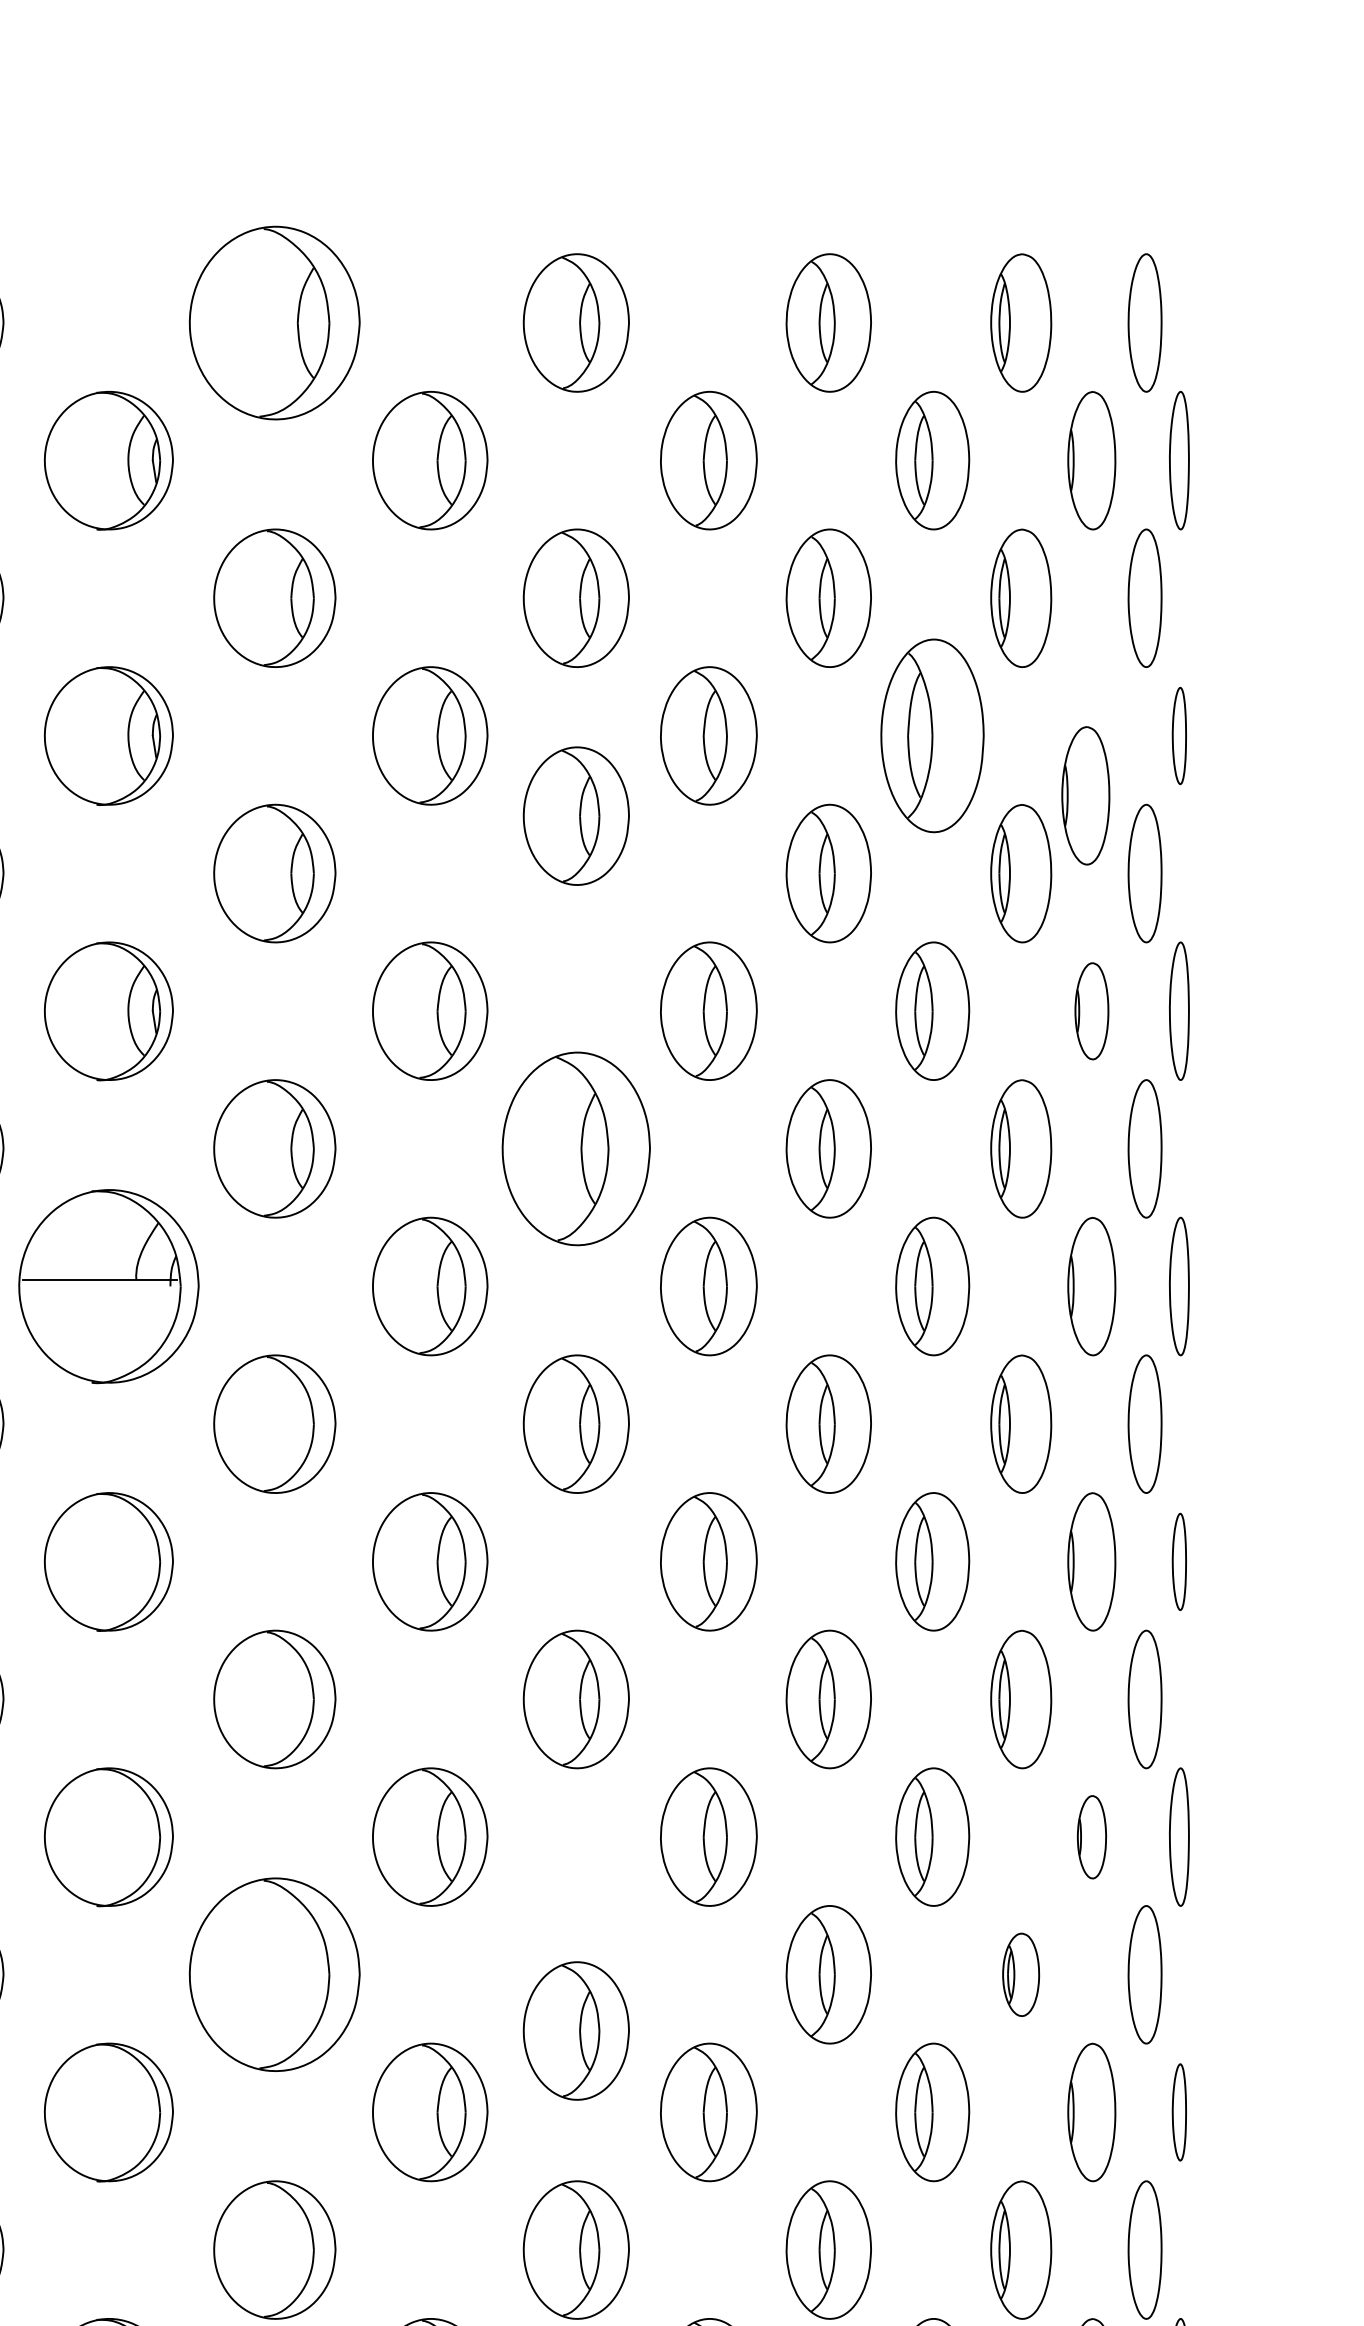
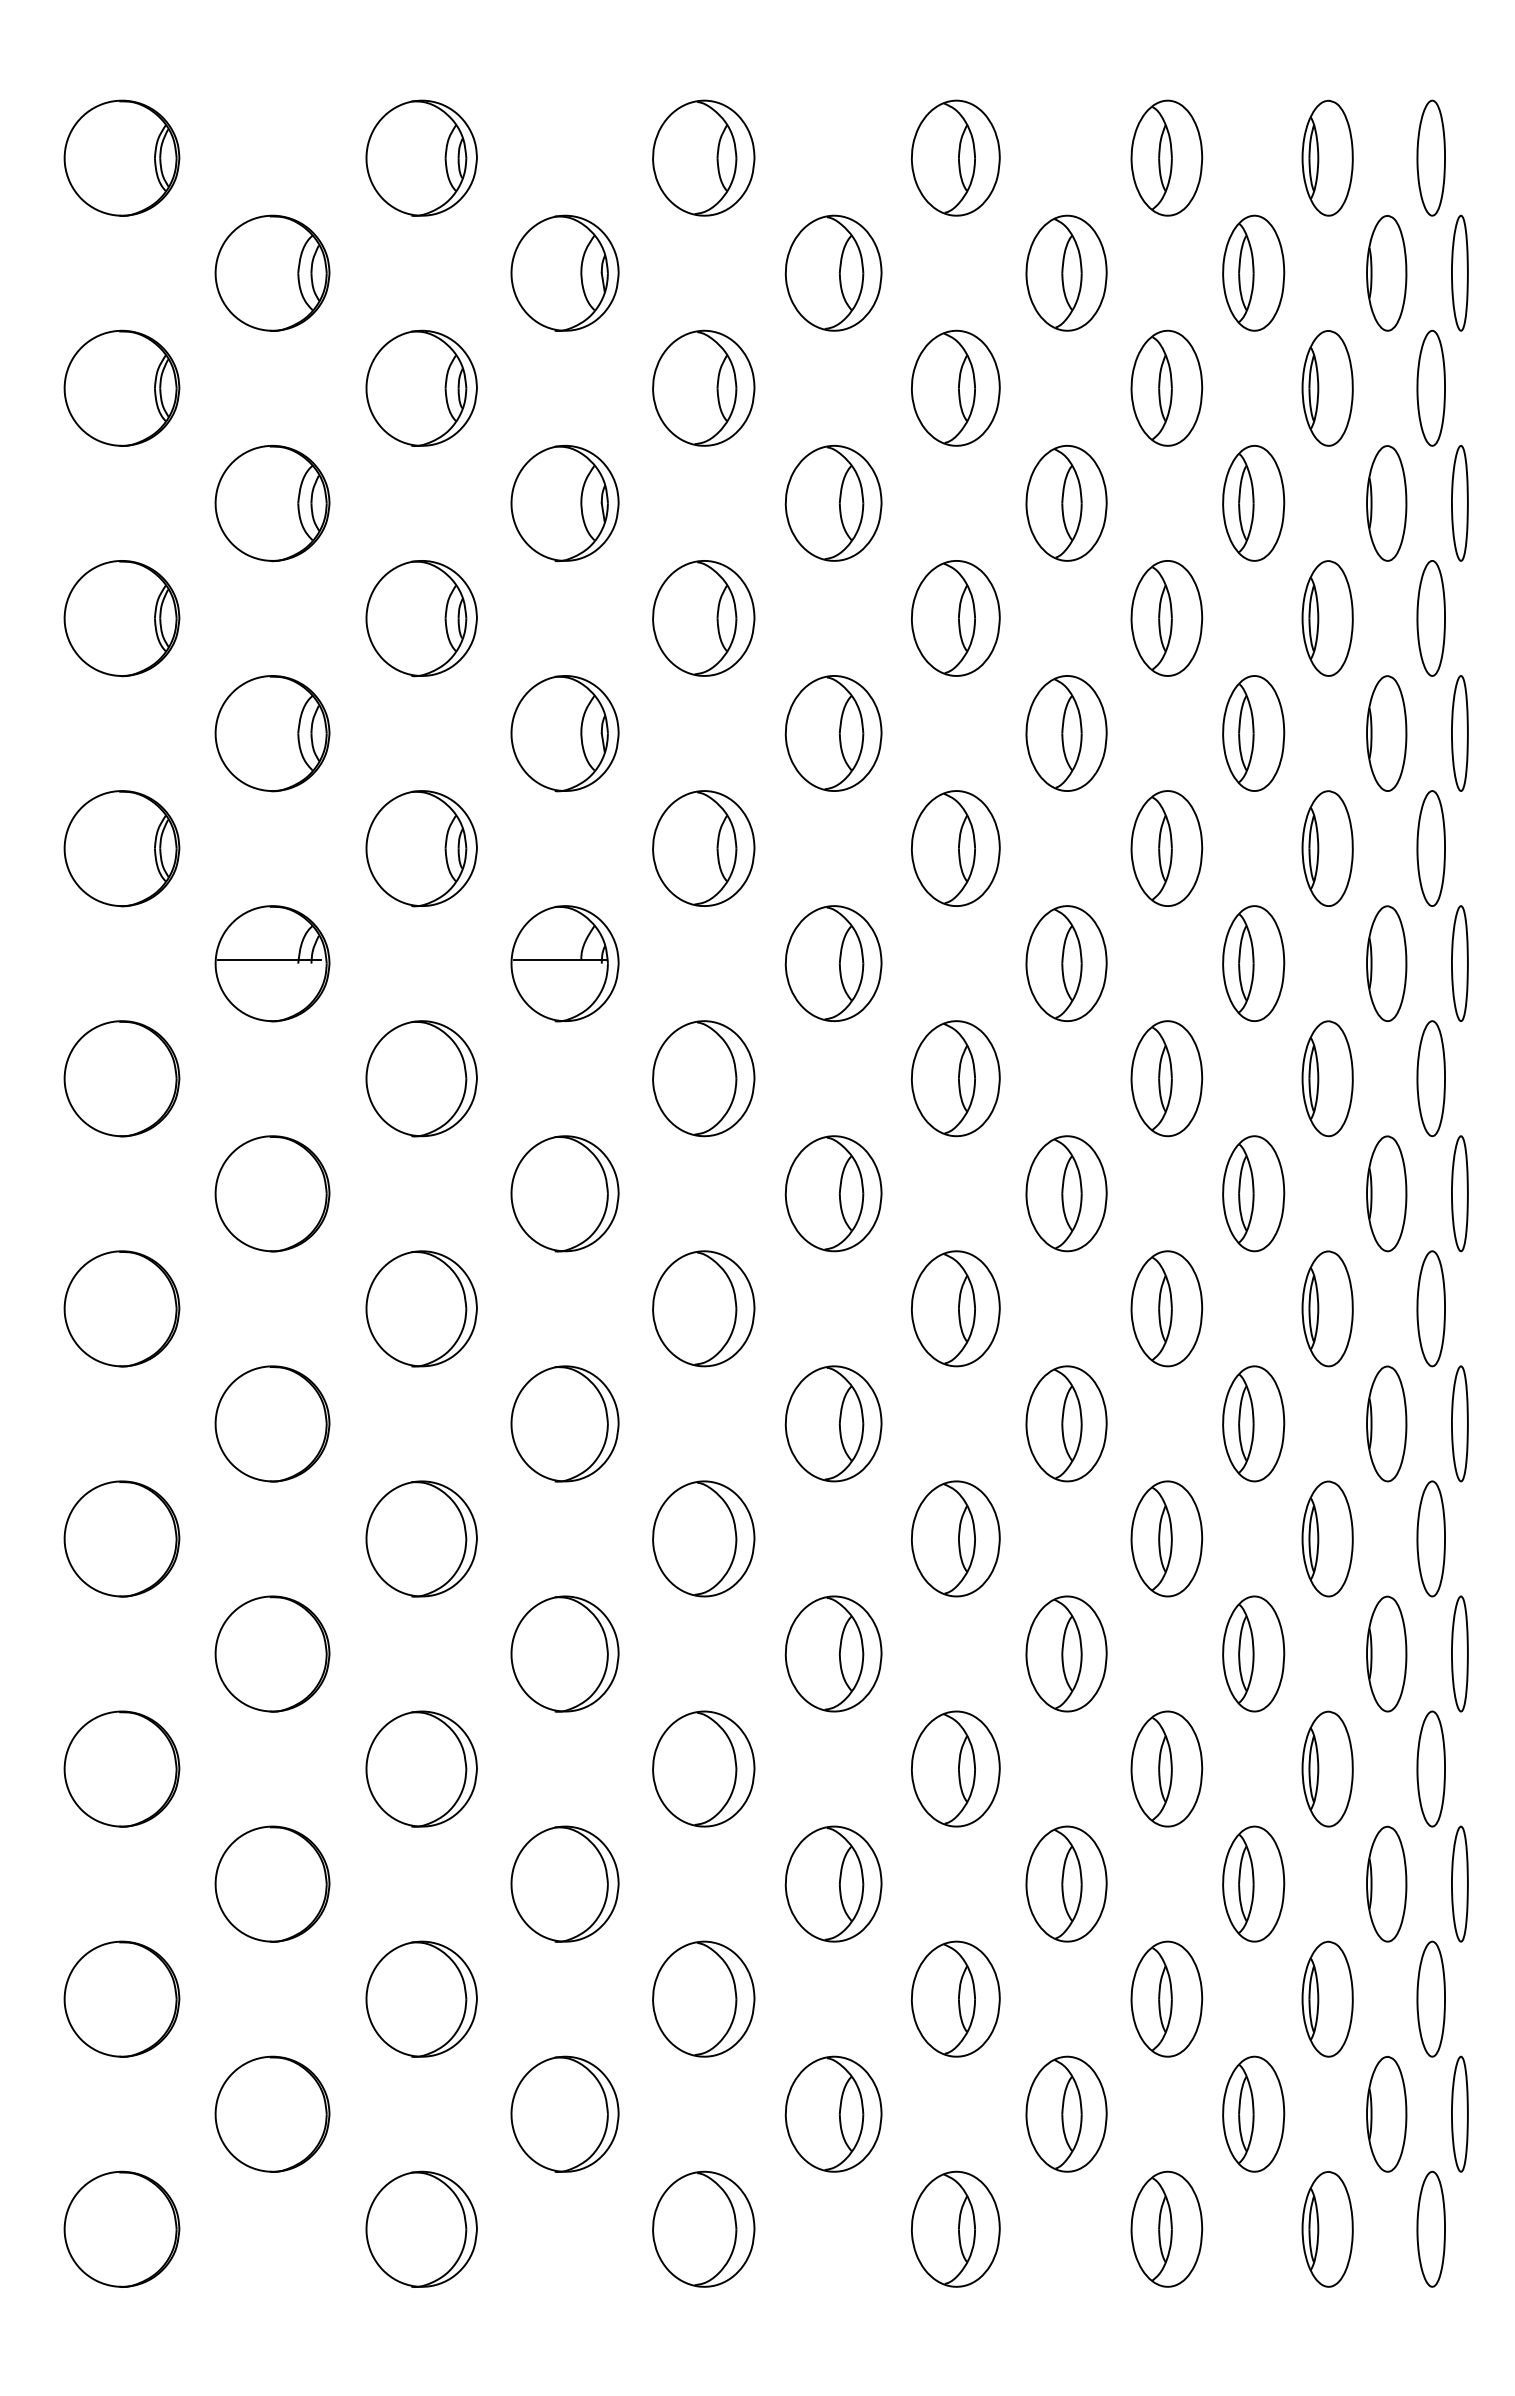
part: (274, 322) -> (703, 157), size x0.71
part: (932, 736) -> (1253, 503), size x0.71
part: (1178, 736) -> (1459, 503), size x1.43
part: (1085, 795) -> (1386, 503), moved
part: (575, 816) -> (955, 618), moved
part: (1091, 1011) -> (1386, 733), size x1.43
part: (575, 1148) -> (955, 848), size x0.71
part: (108, 1286) -> (564, 963), size x0.71
part: (1178, 1561) -> (1459, 1193), size x1.43
part: (1091, 1836) -> (1386, 1423), size x1.67
part: (274, 1974) -> (703, 1538), size x0.71
part: (1020, 1974) -> (1327, 1538), size x1.67
part: (575, 2030) -> (955, 1538), moved
part: (1178, 2111) -> (1459, 1653), size x1.43

